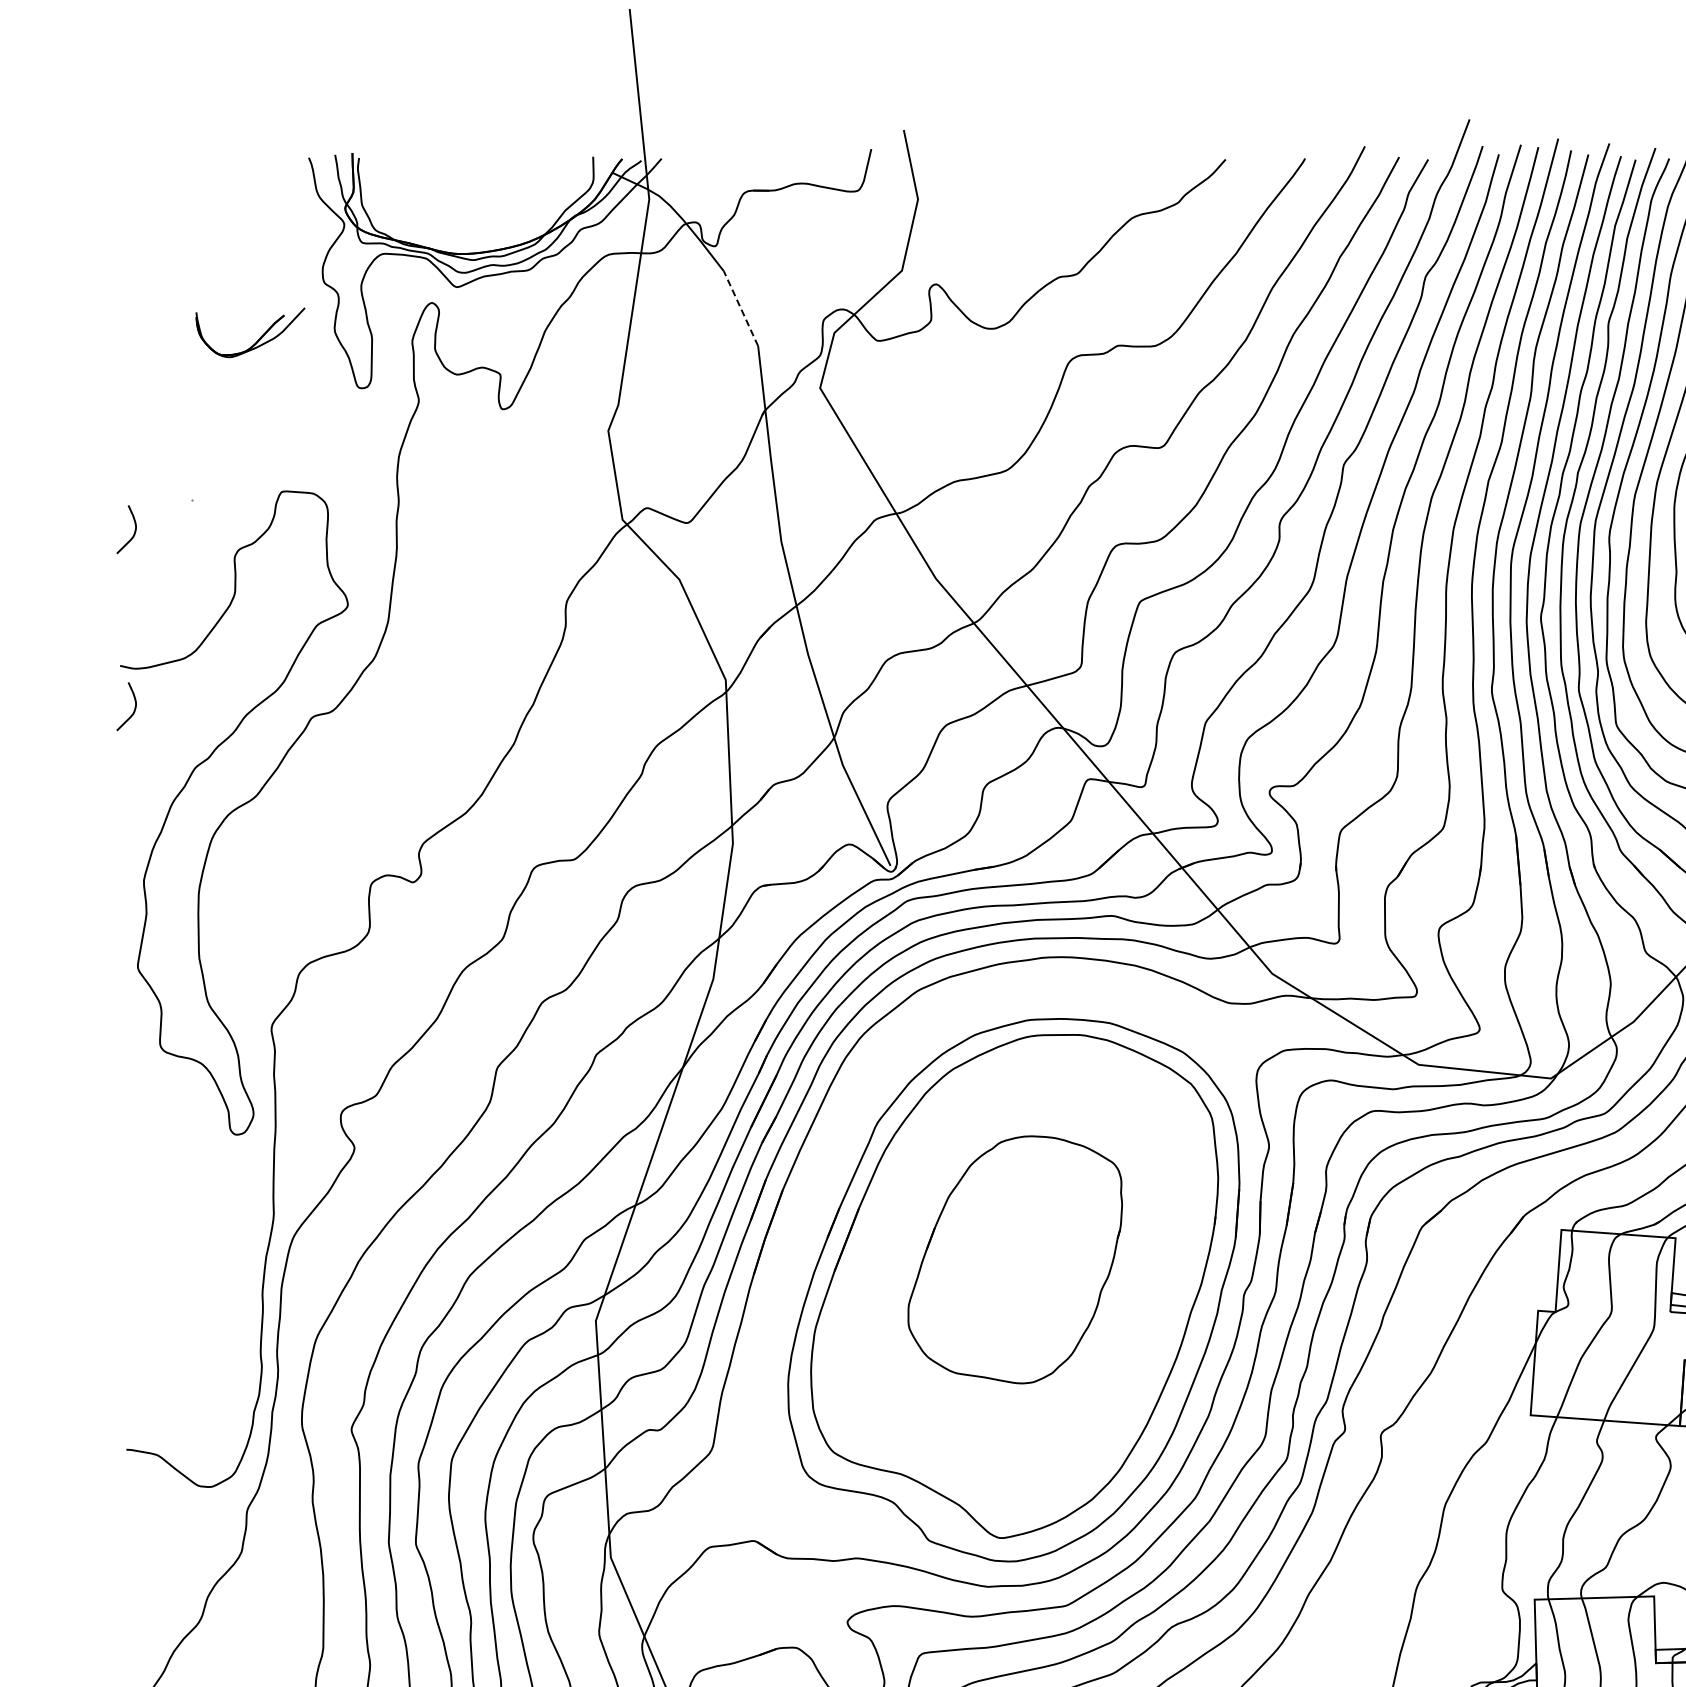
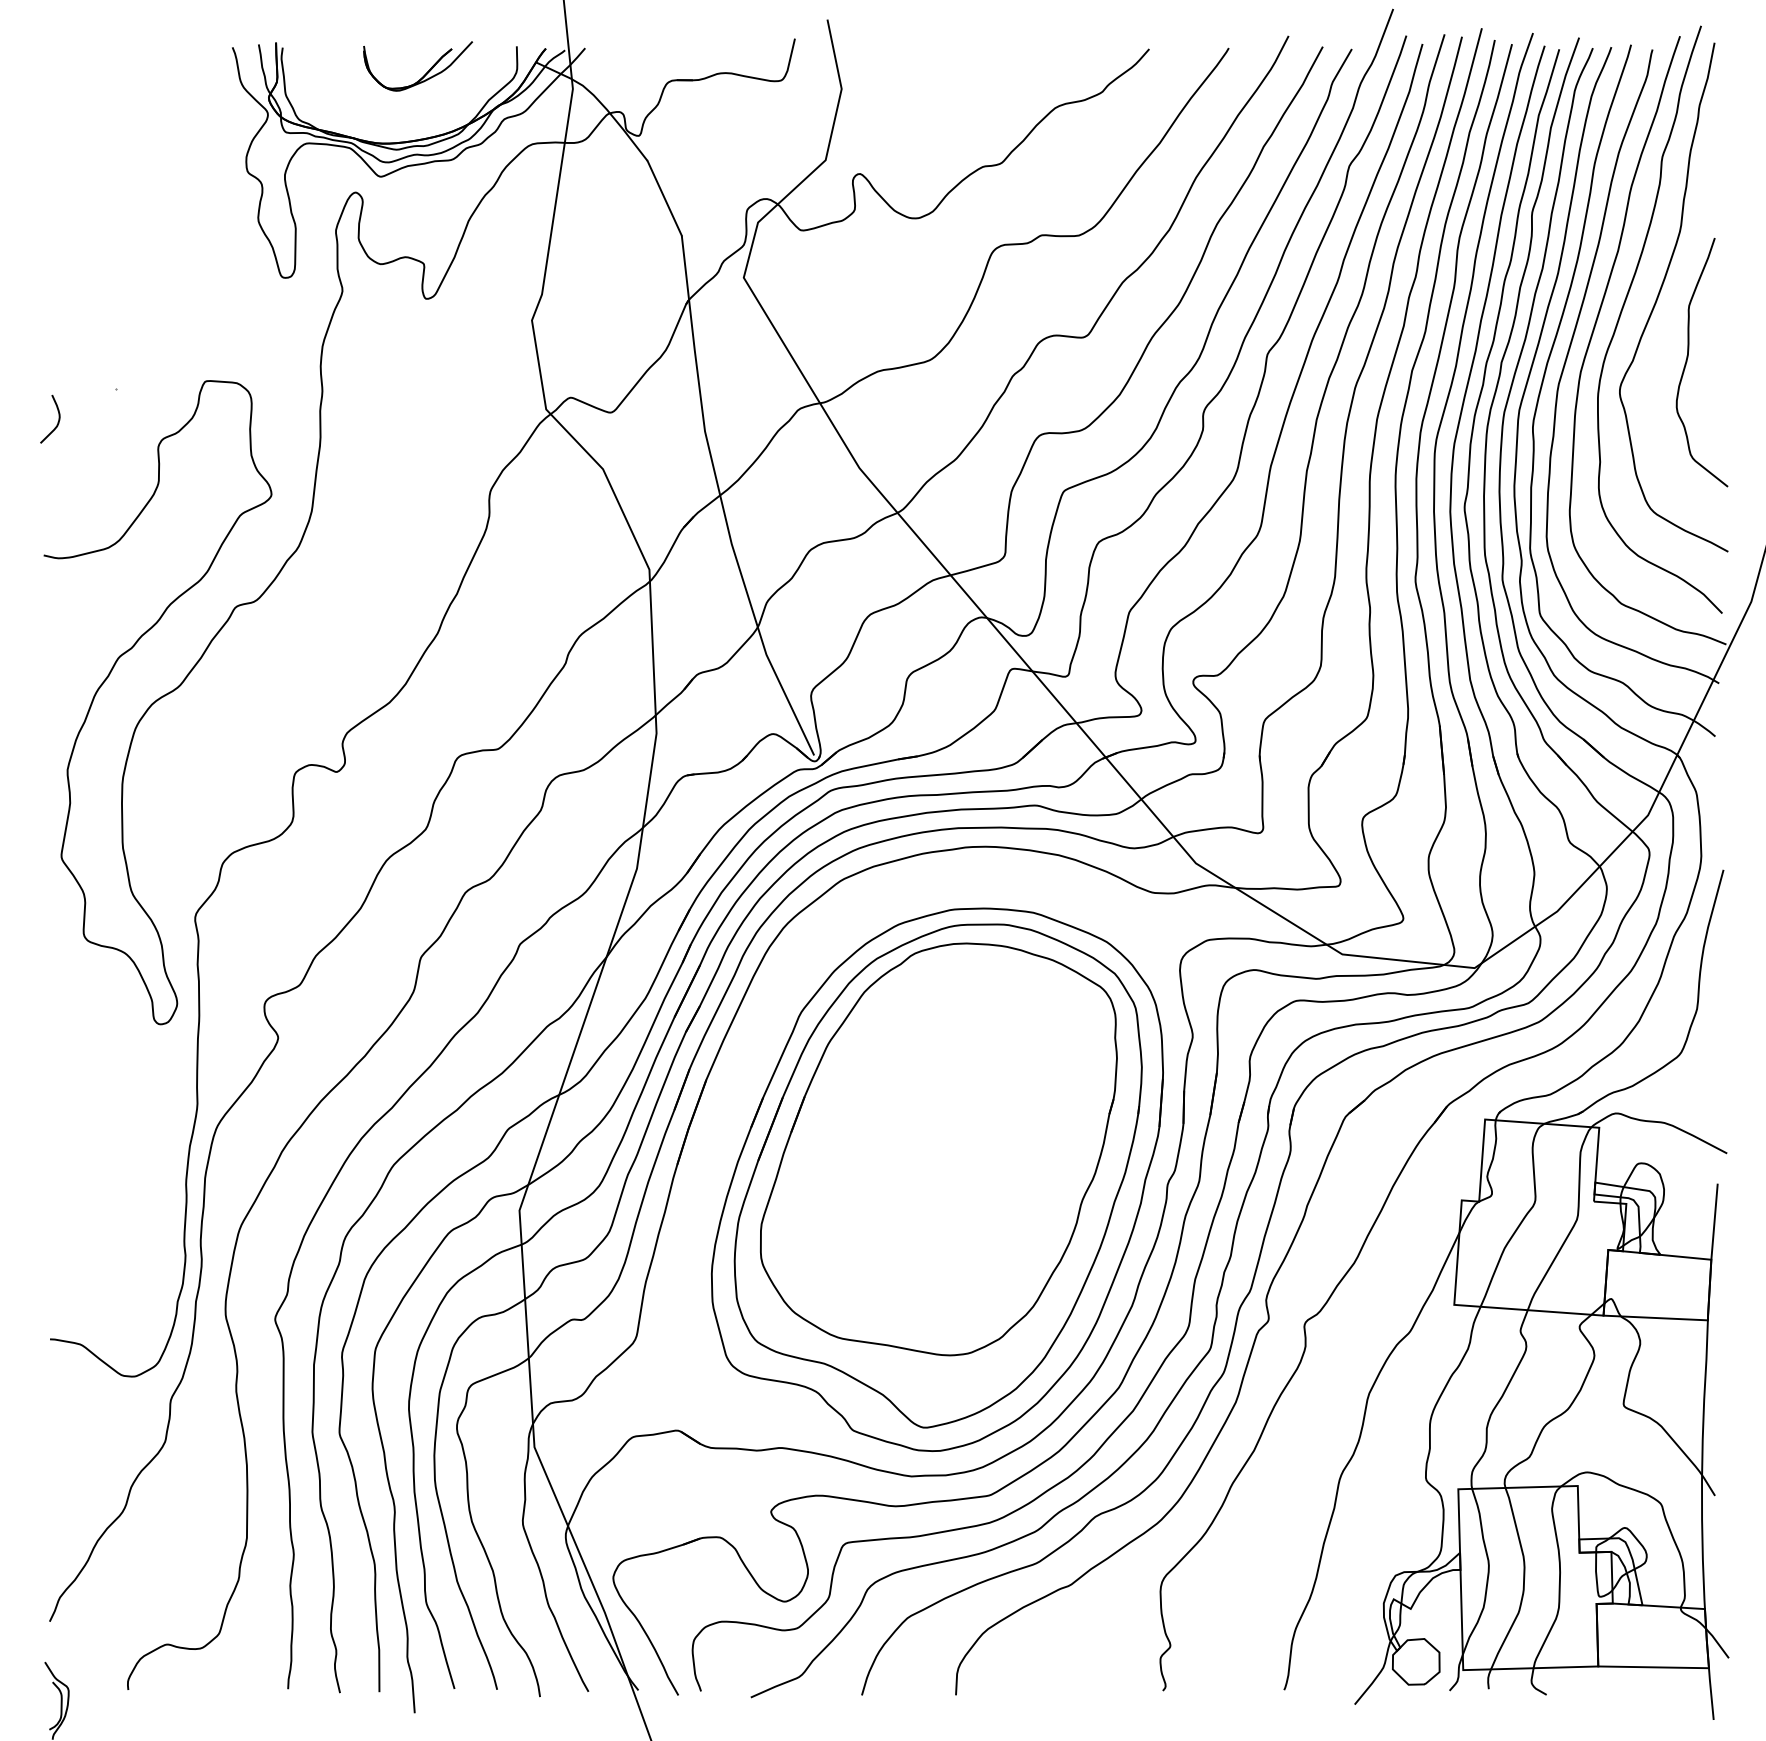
line: (740, 307) -> (664, 197), dashed -> solid
part: (257, 339) -> (425, 73), moved
curve: (134, 705) -> (58, 595), removed
part: (1014, 1259) -> (938, 1149), size x1.67

